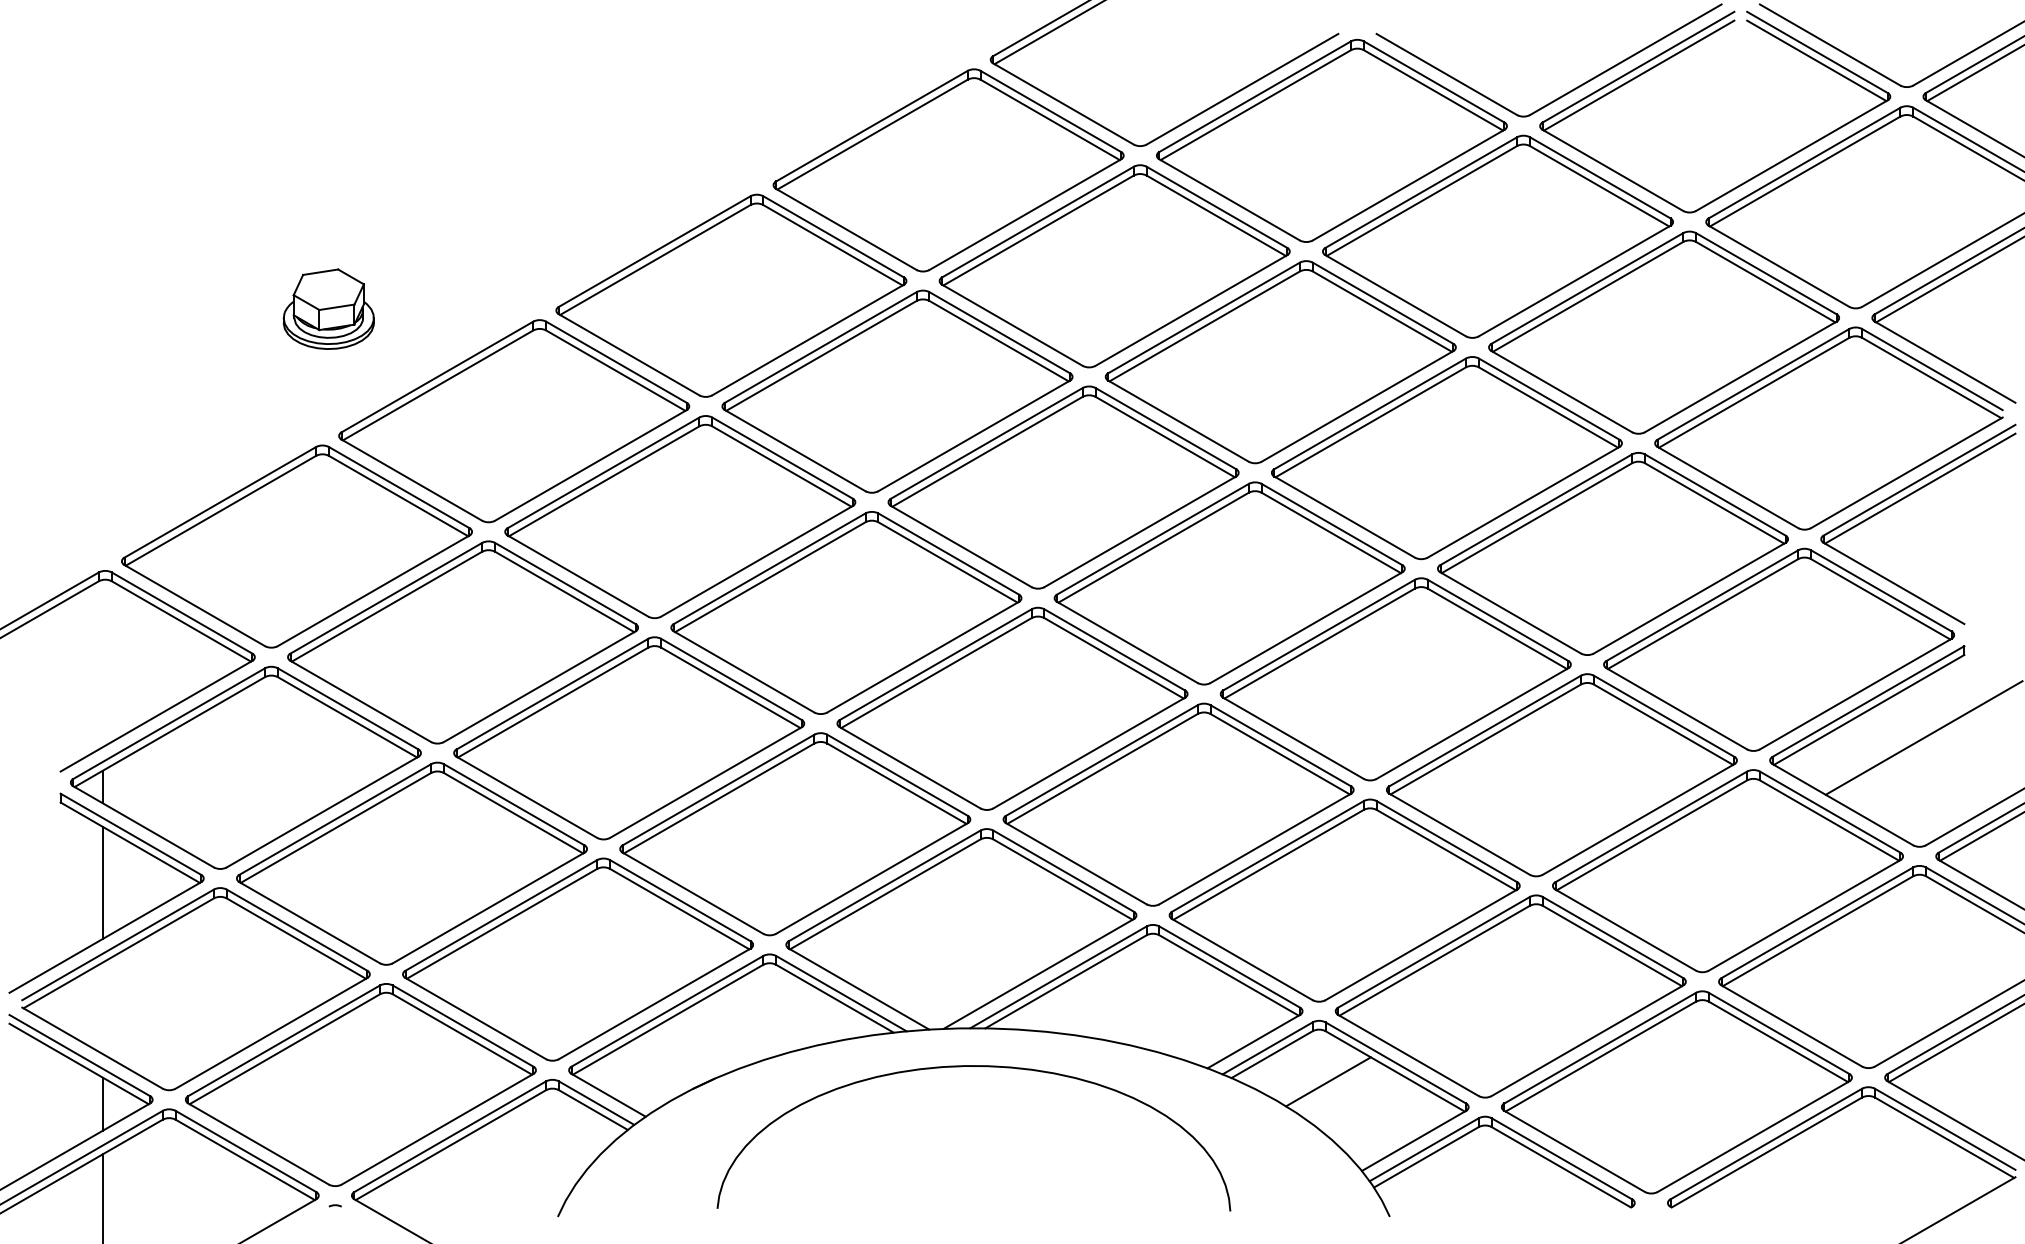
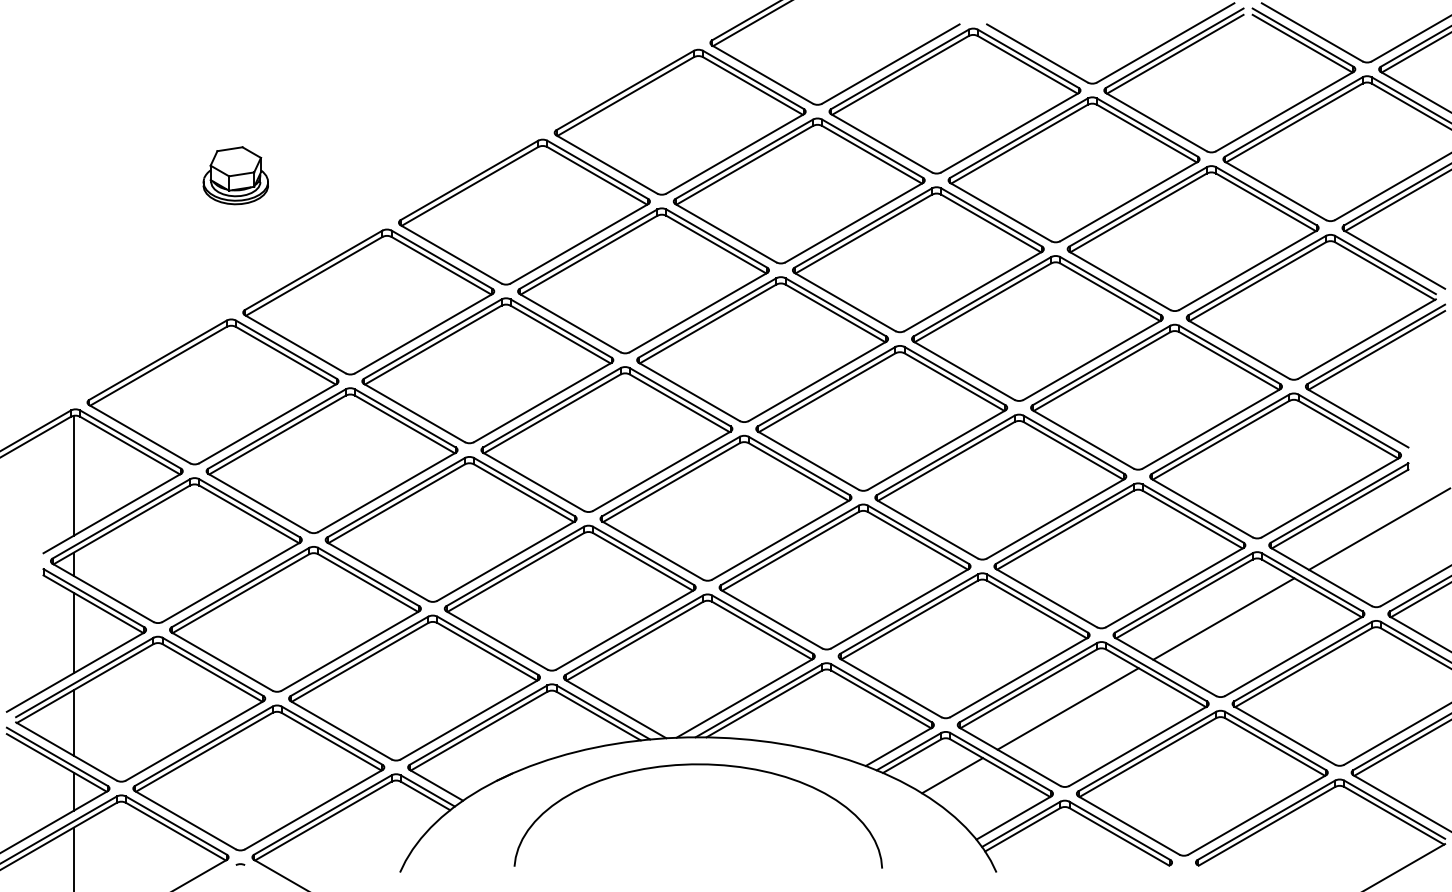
part: (328, 308) -> (235, 175), moved
line: (102, 663) -> (73, 475), added
line: (1706, 862) -> (1223, 618), added
line: (1488, 988) -> (1067, 708), added
line: (102, 1007) -> (73, 722), added

